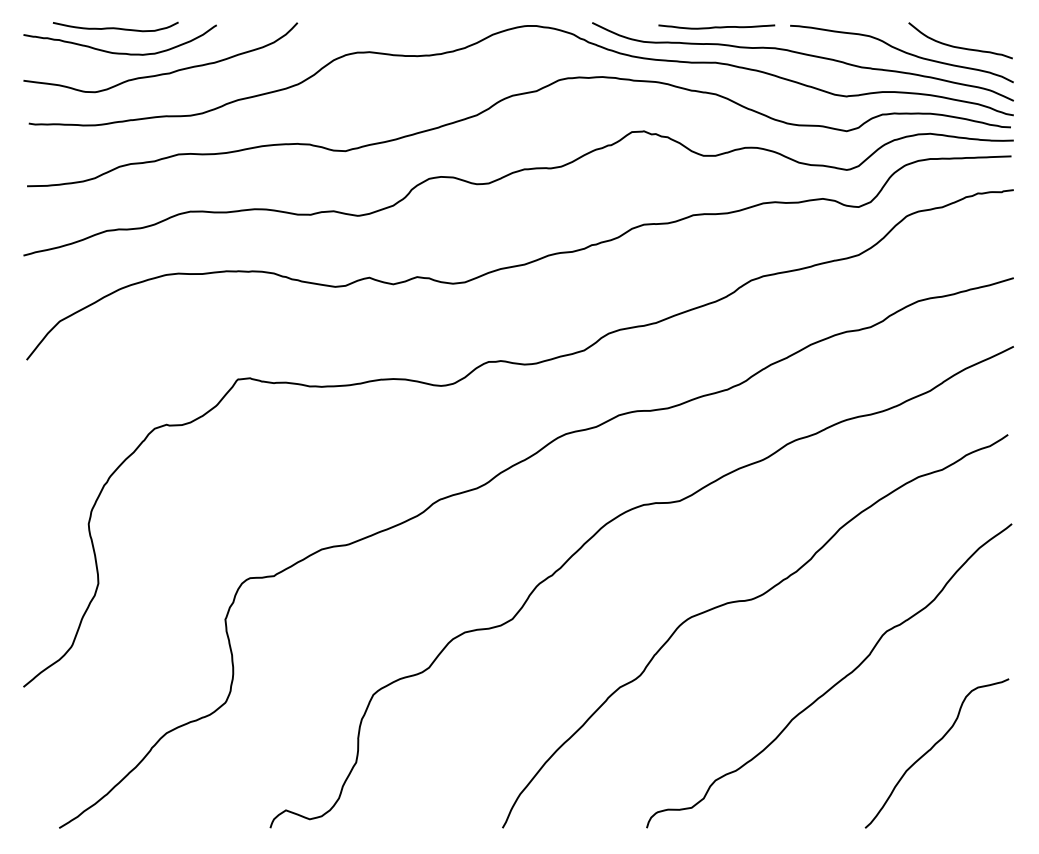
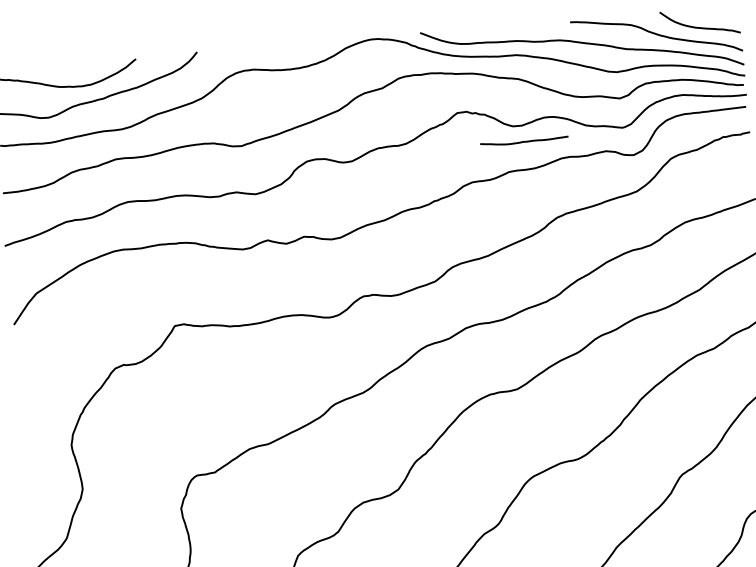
curve: (716, 26) -> (524, 141), moved
curve: (115, 27) -> (59, 67), removed

